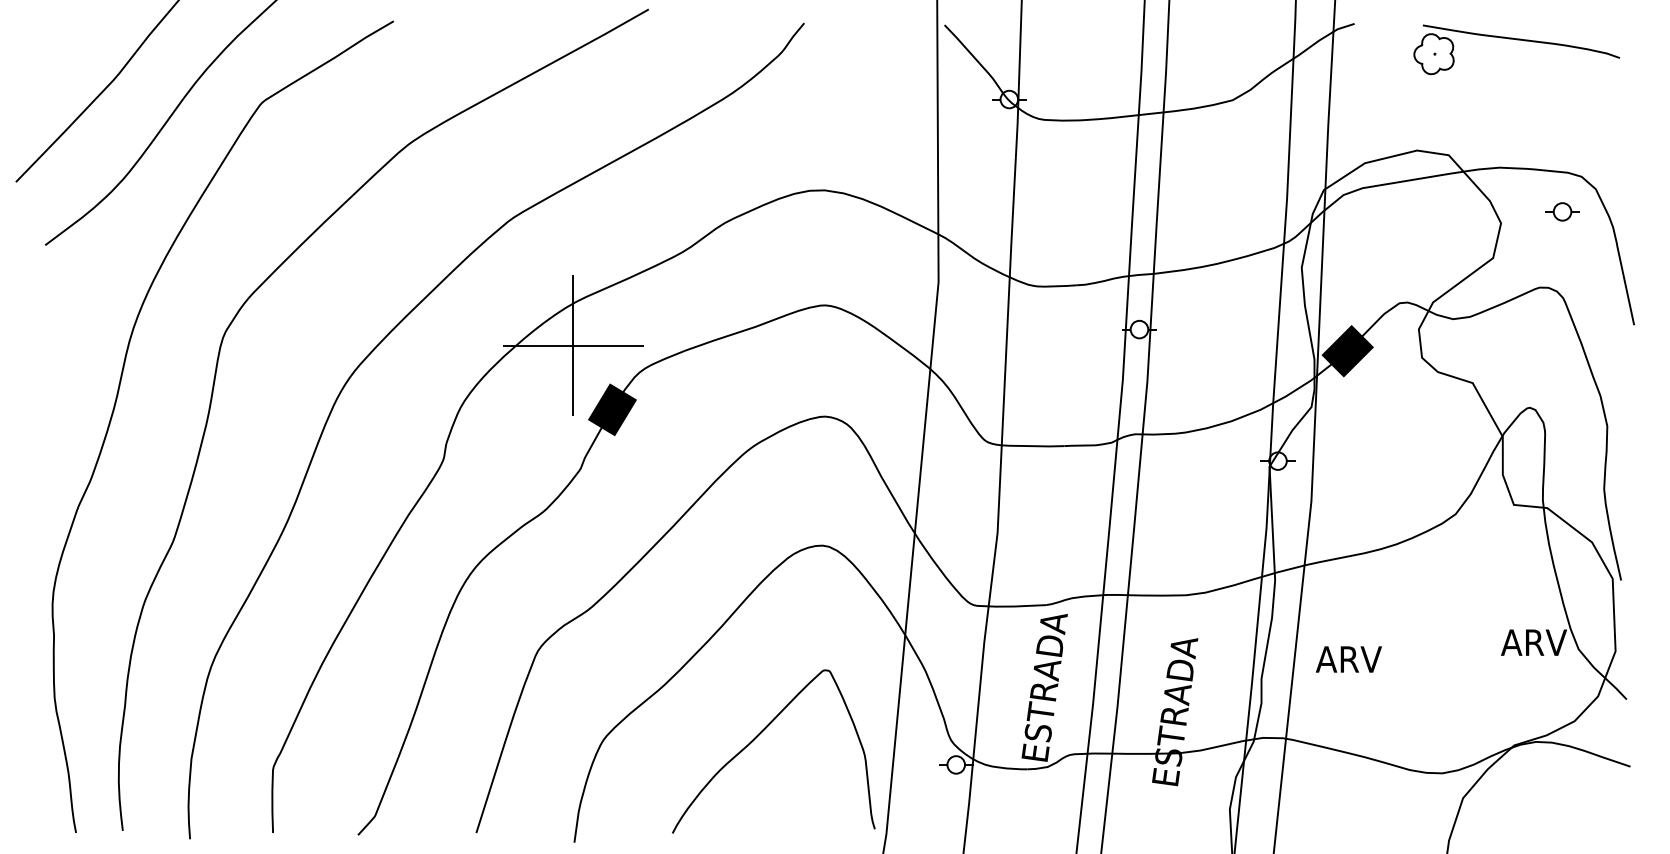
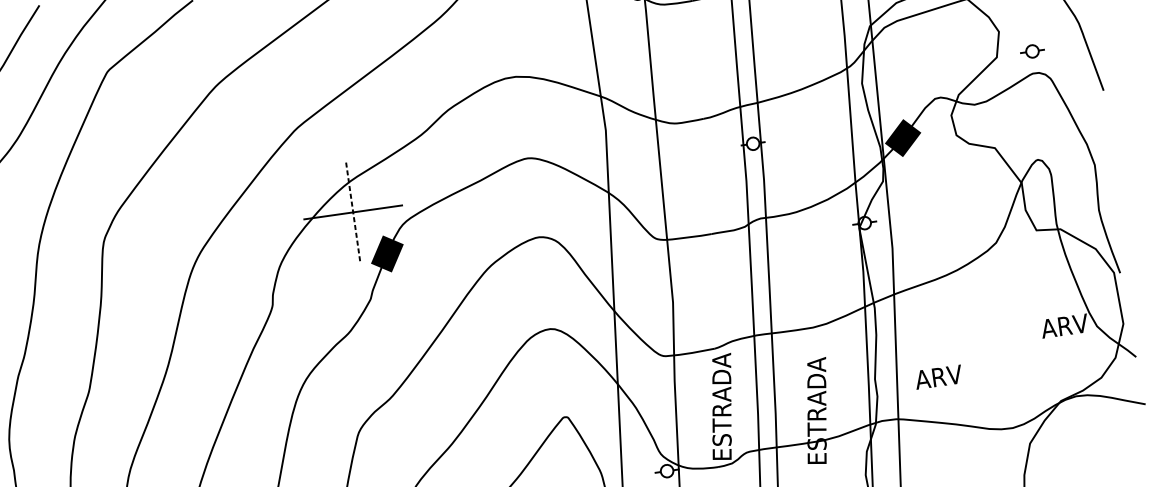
part: (1562, 211) -> (1032, 51), moved
line: (573, 346) -> (353, 212), solid -> dashed
text: (1348, 659) -> (938, 377), moved

